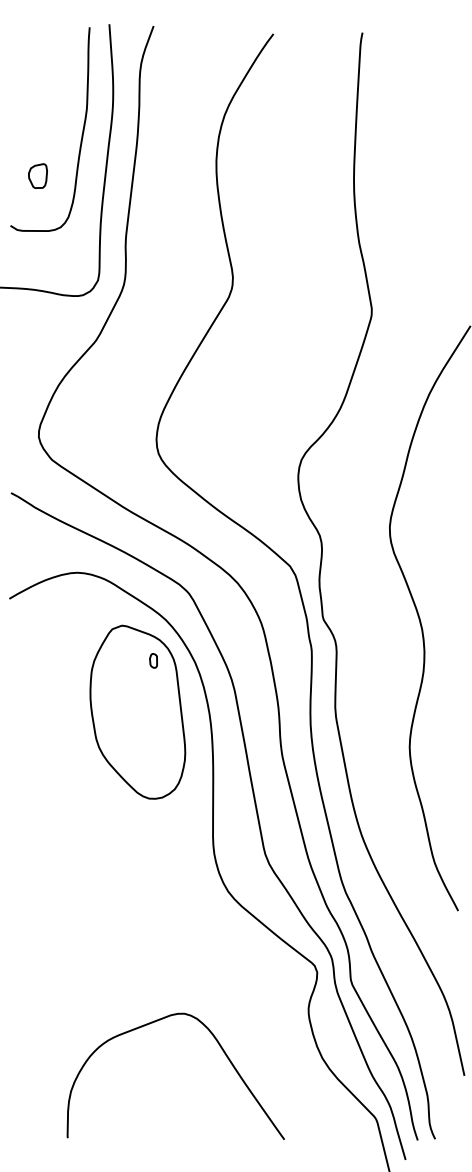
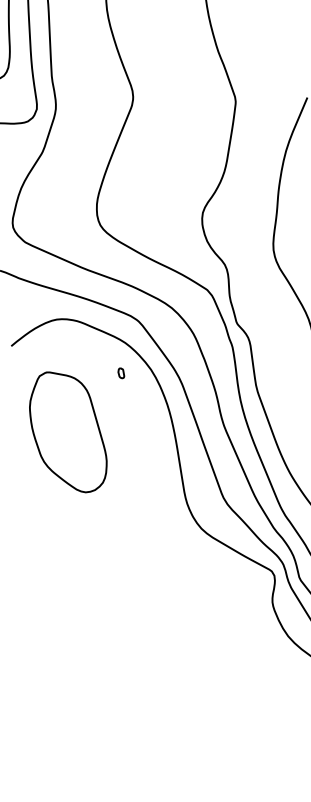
part: (137, 711) -> (67, 431), moved
curve: (219, 1046) -> (213, 640), removed

